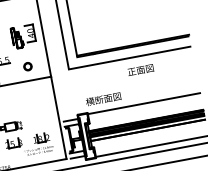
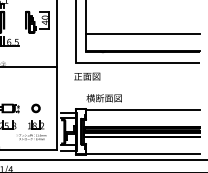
line: (130, 28) -> (143, 33), added
part: (27, 66) -> (35, 108), moved
text: (141, 70) -> (87, 76), moved

